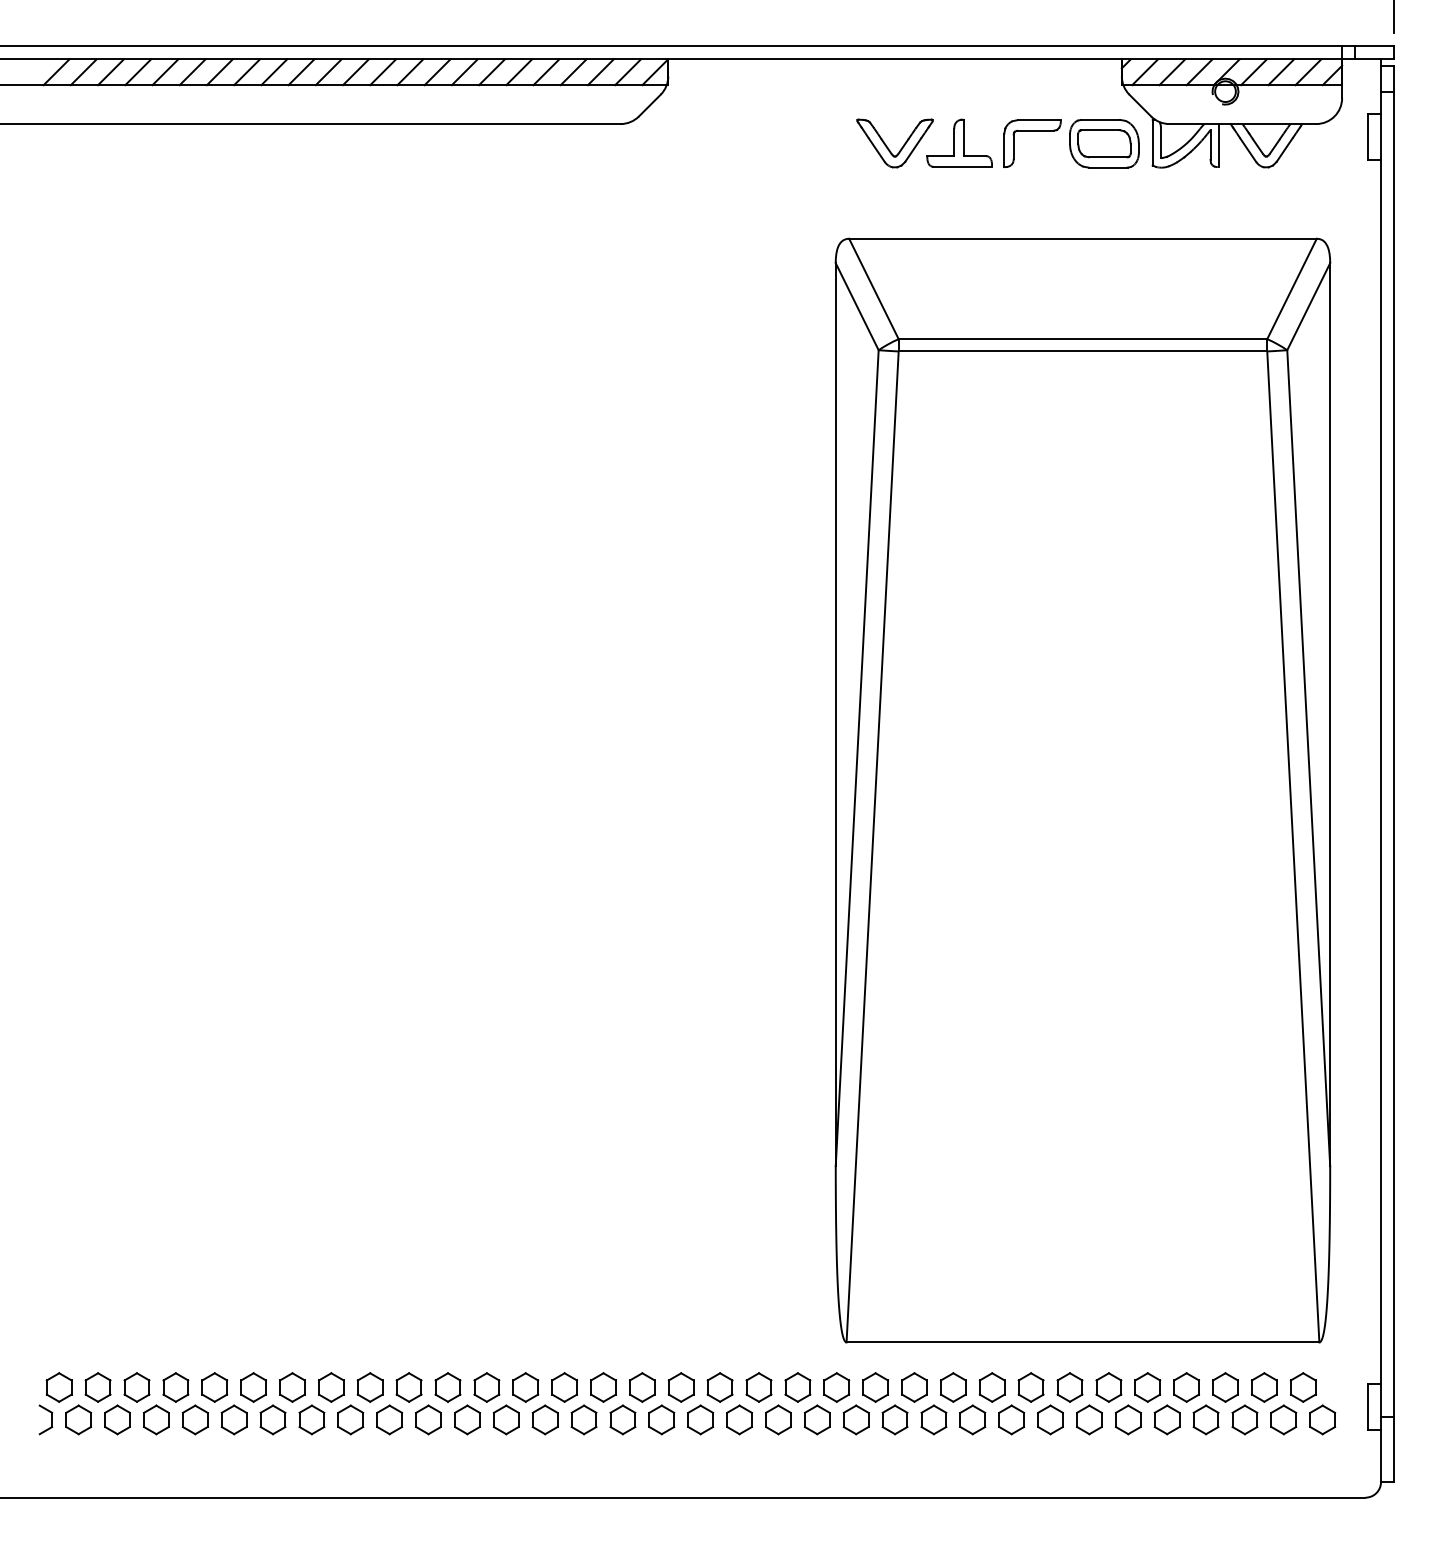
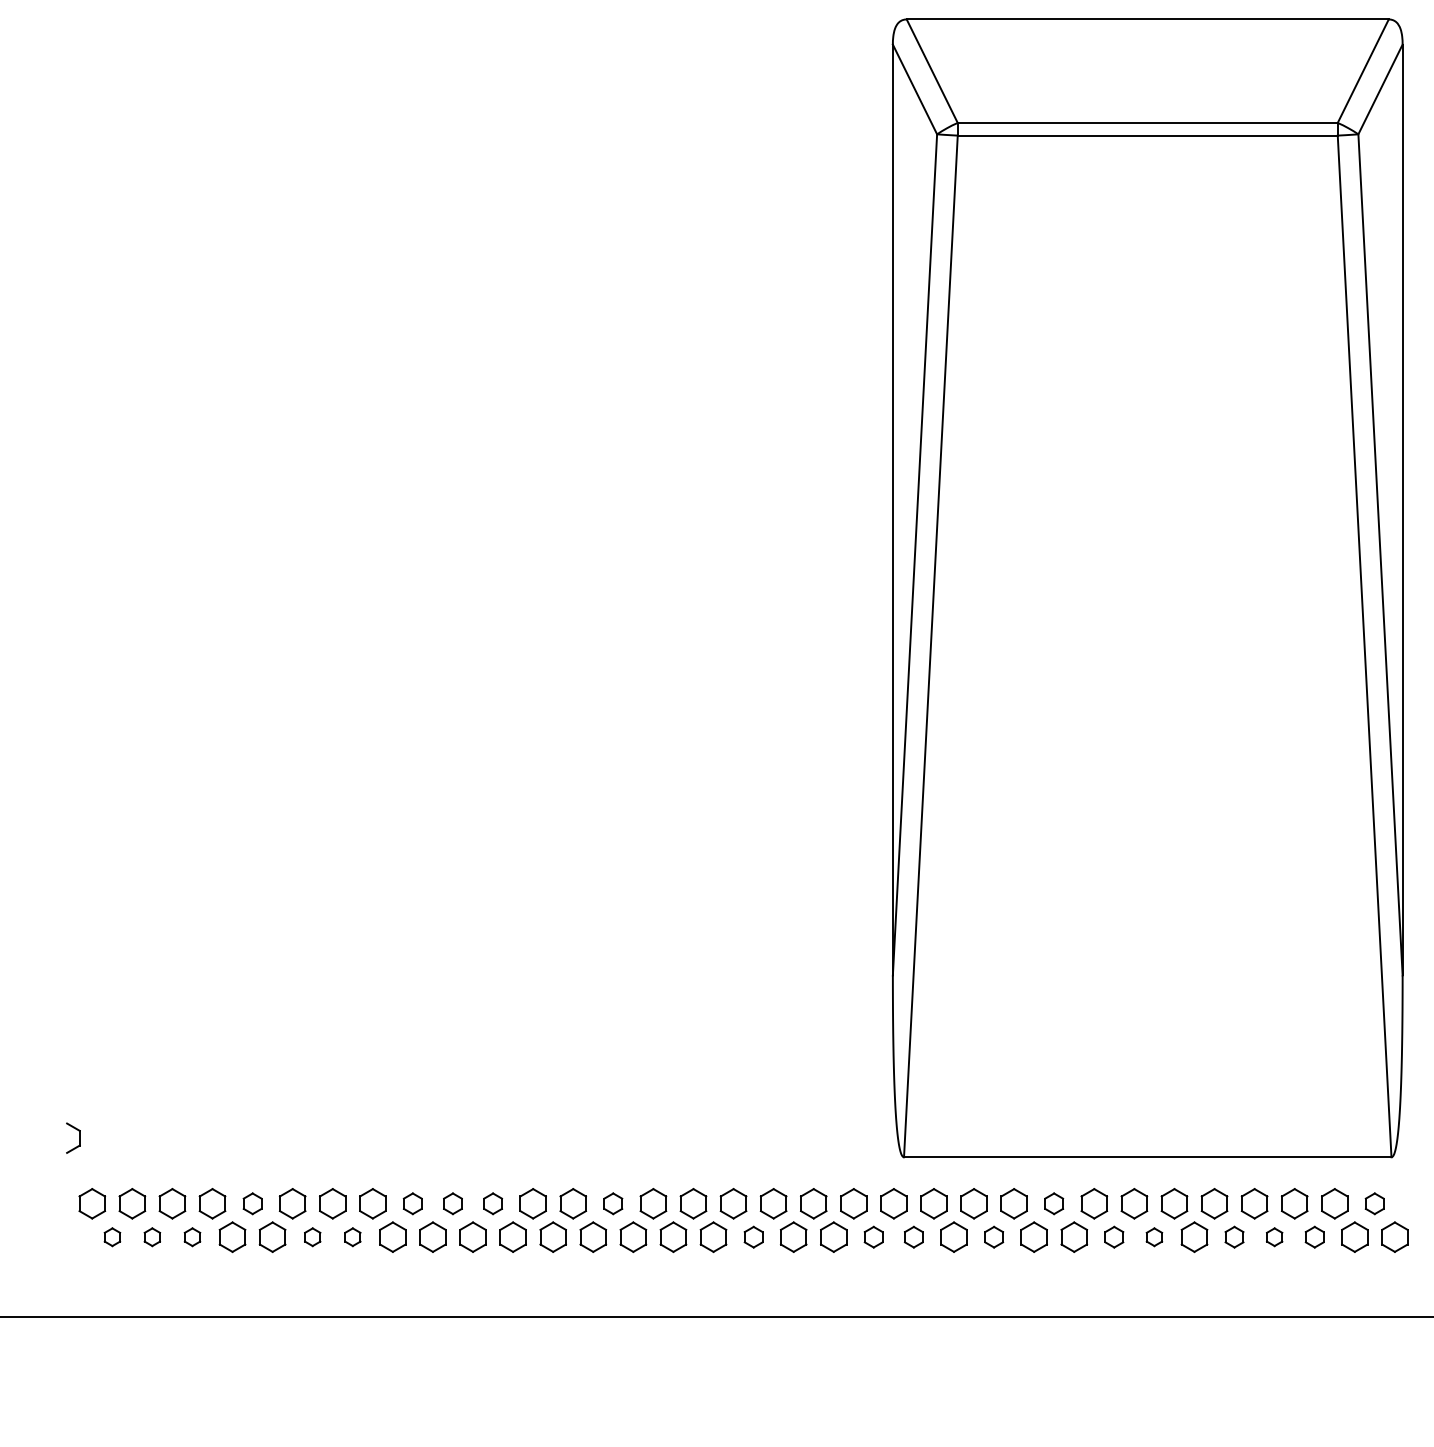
part: (214, 1387) -> (252, 1203), size x0.7
part: (369, 1387) -> (412, 1203), size x0.7
part: (408, 1387) -> (452, 1203), size x0.7
part: (447, 1387) -> (492, 1203), size x0.7
part: (564, 1387) -> (613, 1203), size x0.7
part: (991, 1387) -> (1053, 1203), size x0.7
part: (1302, 1387) -> (1374, 1203), size x0.7
part: (45, 1419) -> (72, 1137), moved
part: (78, 1419) -> (112, 1236), size x0.6
part: (117, 1419) -> (152, 1236), size x0.6
part: (156, 1419) -> (192, 1236), size x0.6
part: (272, 1419) -> (312, 1236), size x0.6
part: (311, 1419) -> (352, 1236), size x0.6
part: (700, 1419) -> (753, 1236), size x0.7
part: (816, 1419) -> (873, 1236), size x0.7
part: (855, 1419) -> (913, 1236), size x0.7
part: (933, 1419) -> (993, 1236), size x0.7
part: (1050, 1419) -> (1114, 1236), size x0.7
part: (1089, 1419) -> (1154, 1236), size x0.6
part: (1166, 1419) -> (1233, 1236), size x0.7
part: (1205, 1419) -> (1274, 1236), size x0.6
part: (1244, 1419) -> (1314, 1236), size x0.7

